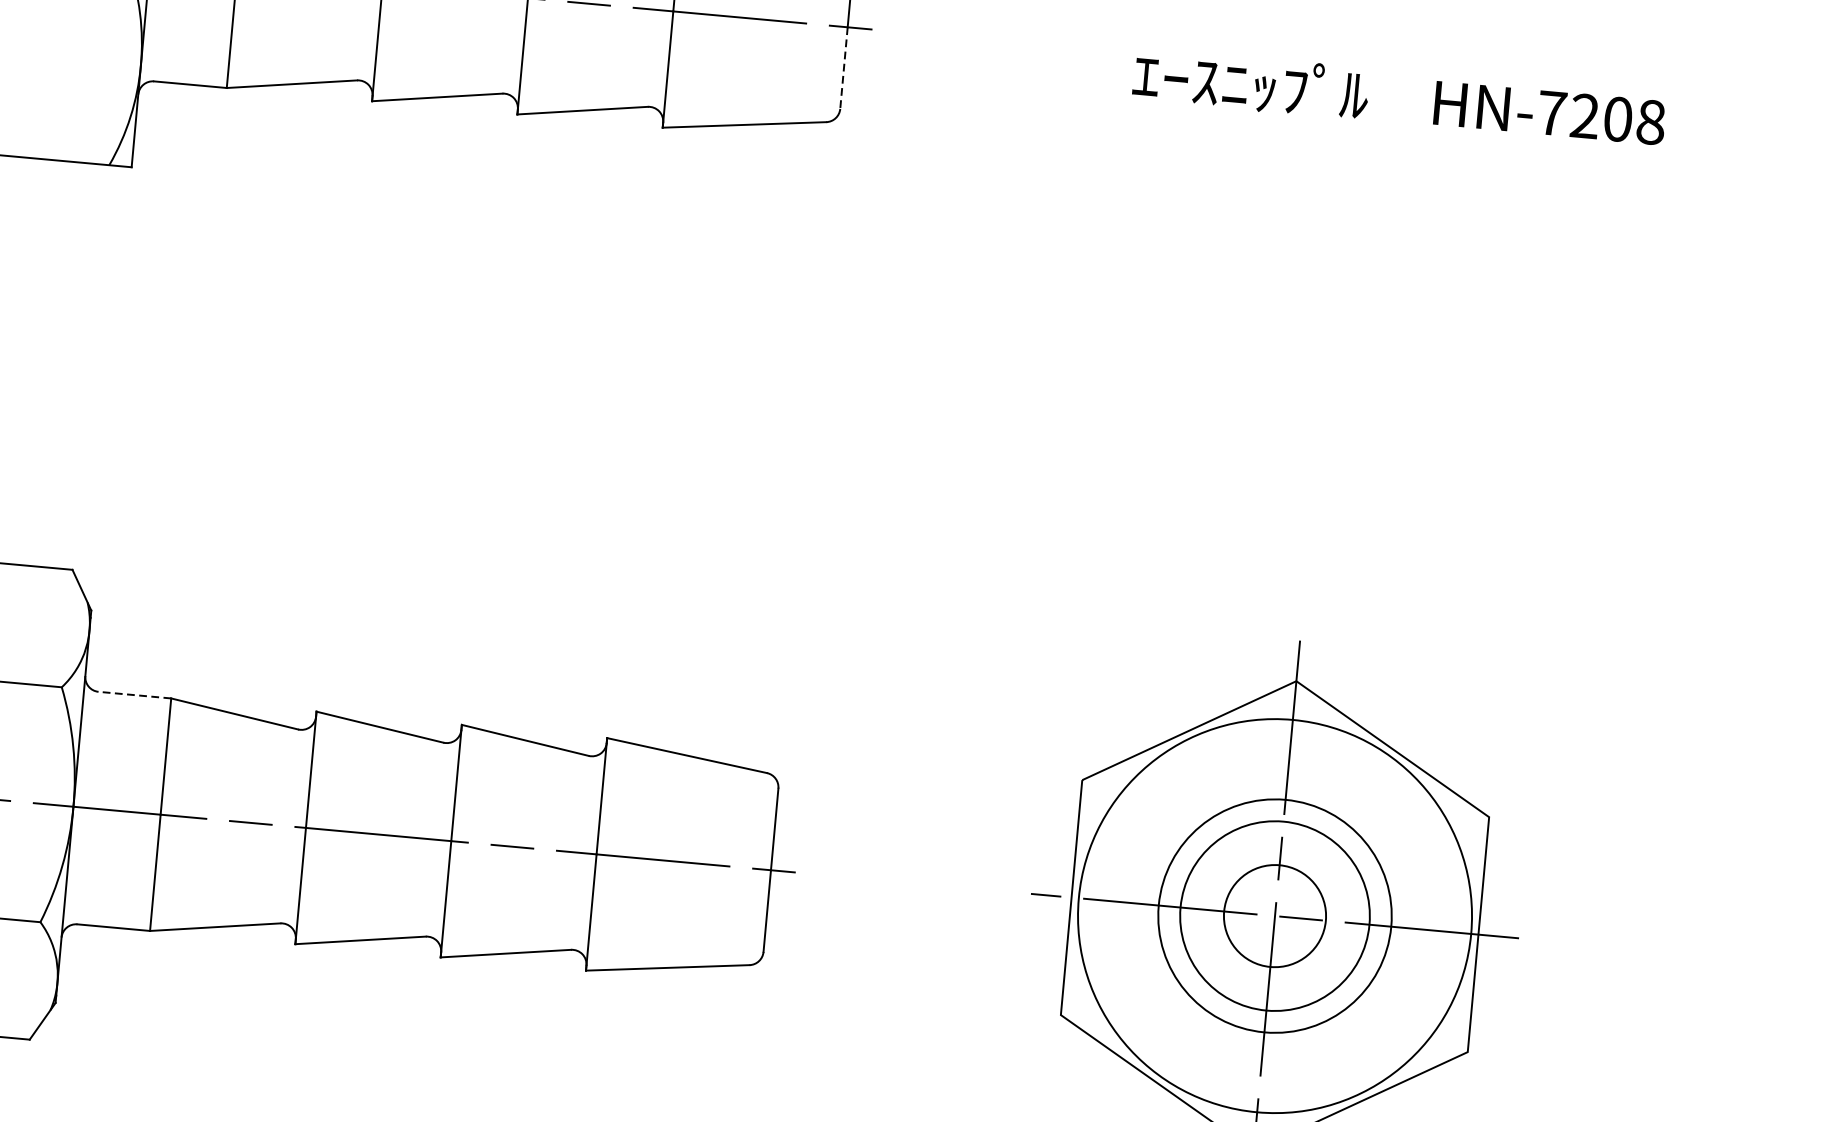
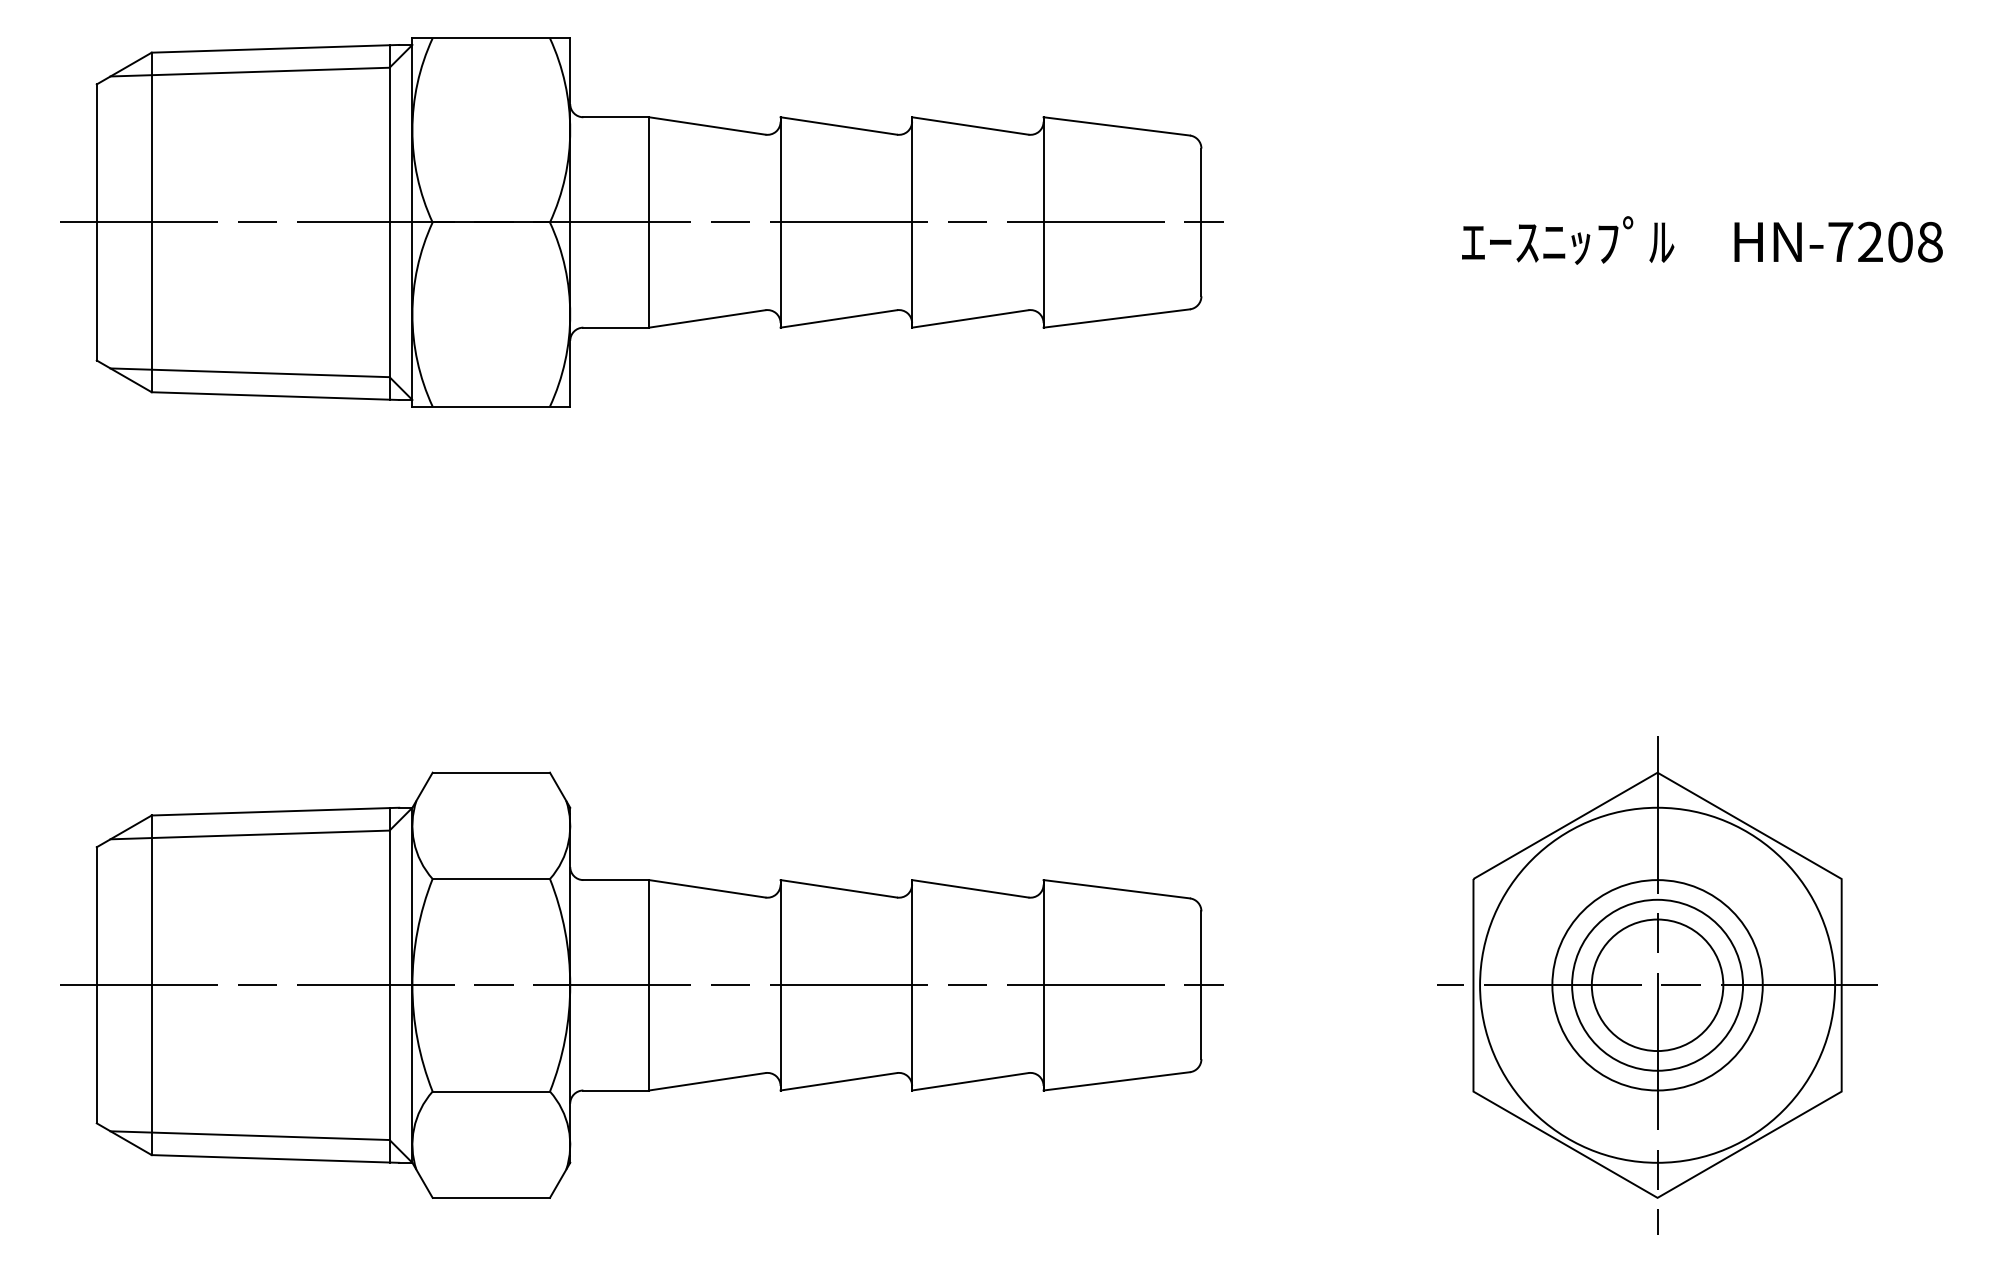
line: (844, 68) -> (1201, 259), dashed -> solid
line: (135, 695) -> (616, 880), dashed -> solid
circle: (1274, 916) -> (1657, 985), size x1.43

